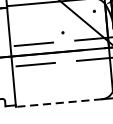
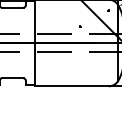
line: (58, 103) -> (71, 86), dashed -> solid

